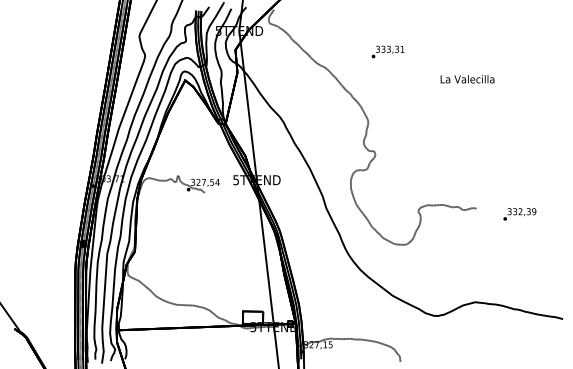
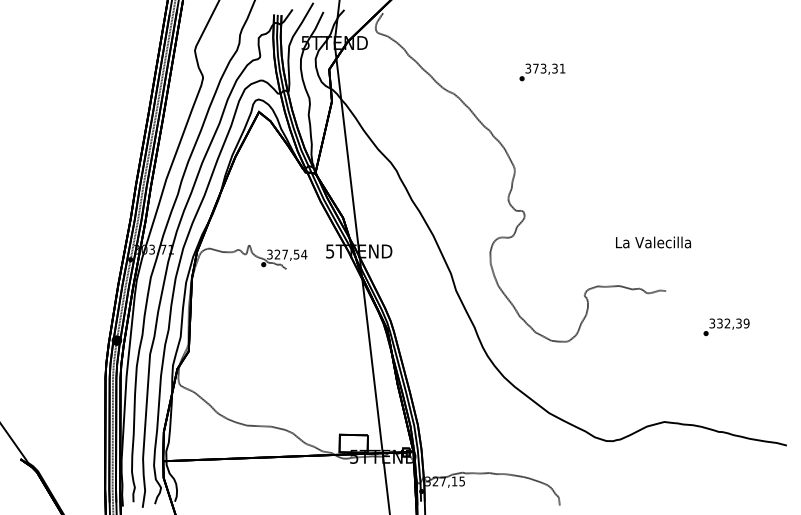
text: (383, 49) -> (535, 68), 333,31 -> 373,31
text: (467, 79) -> (653, 242), moved
text: (519, 214) -> (726, 327), moved

